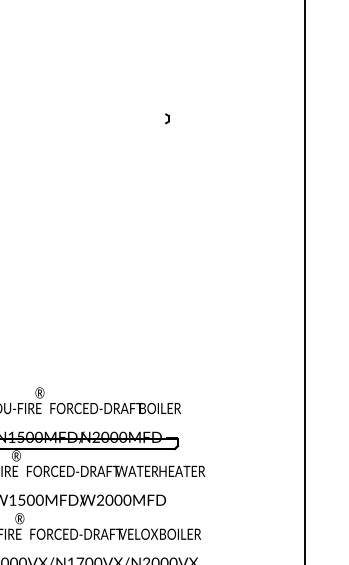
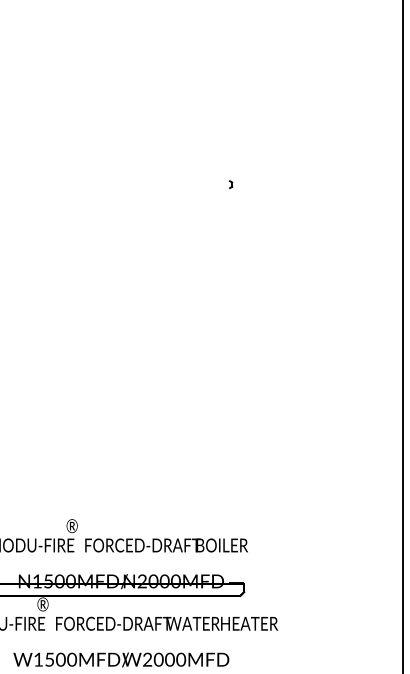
part: (167, 118) -> (231, 184), size x0.62

